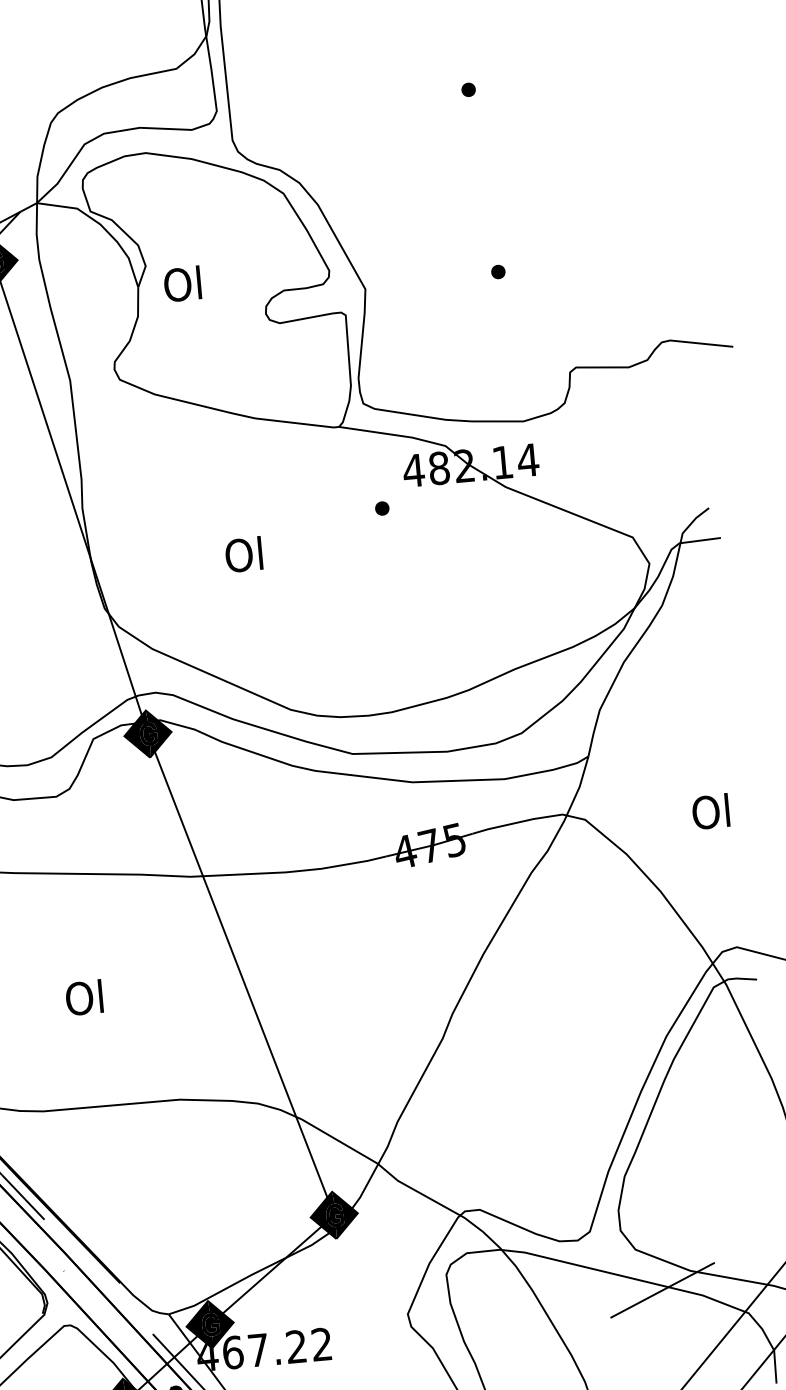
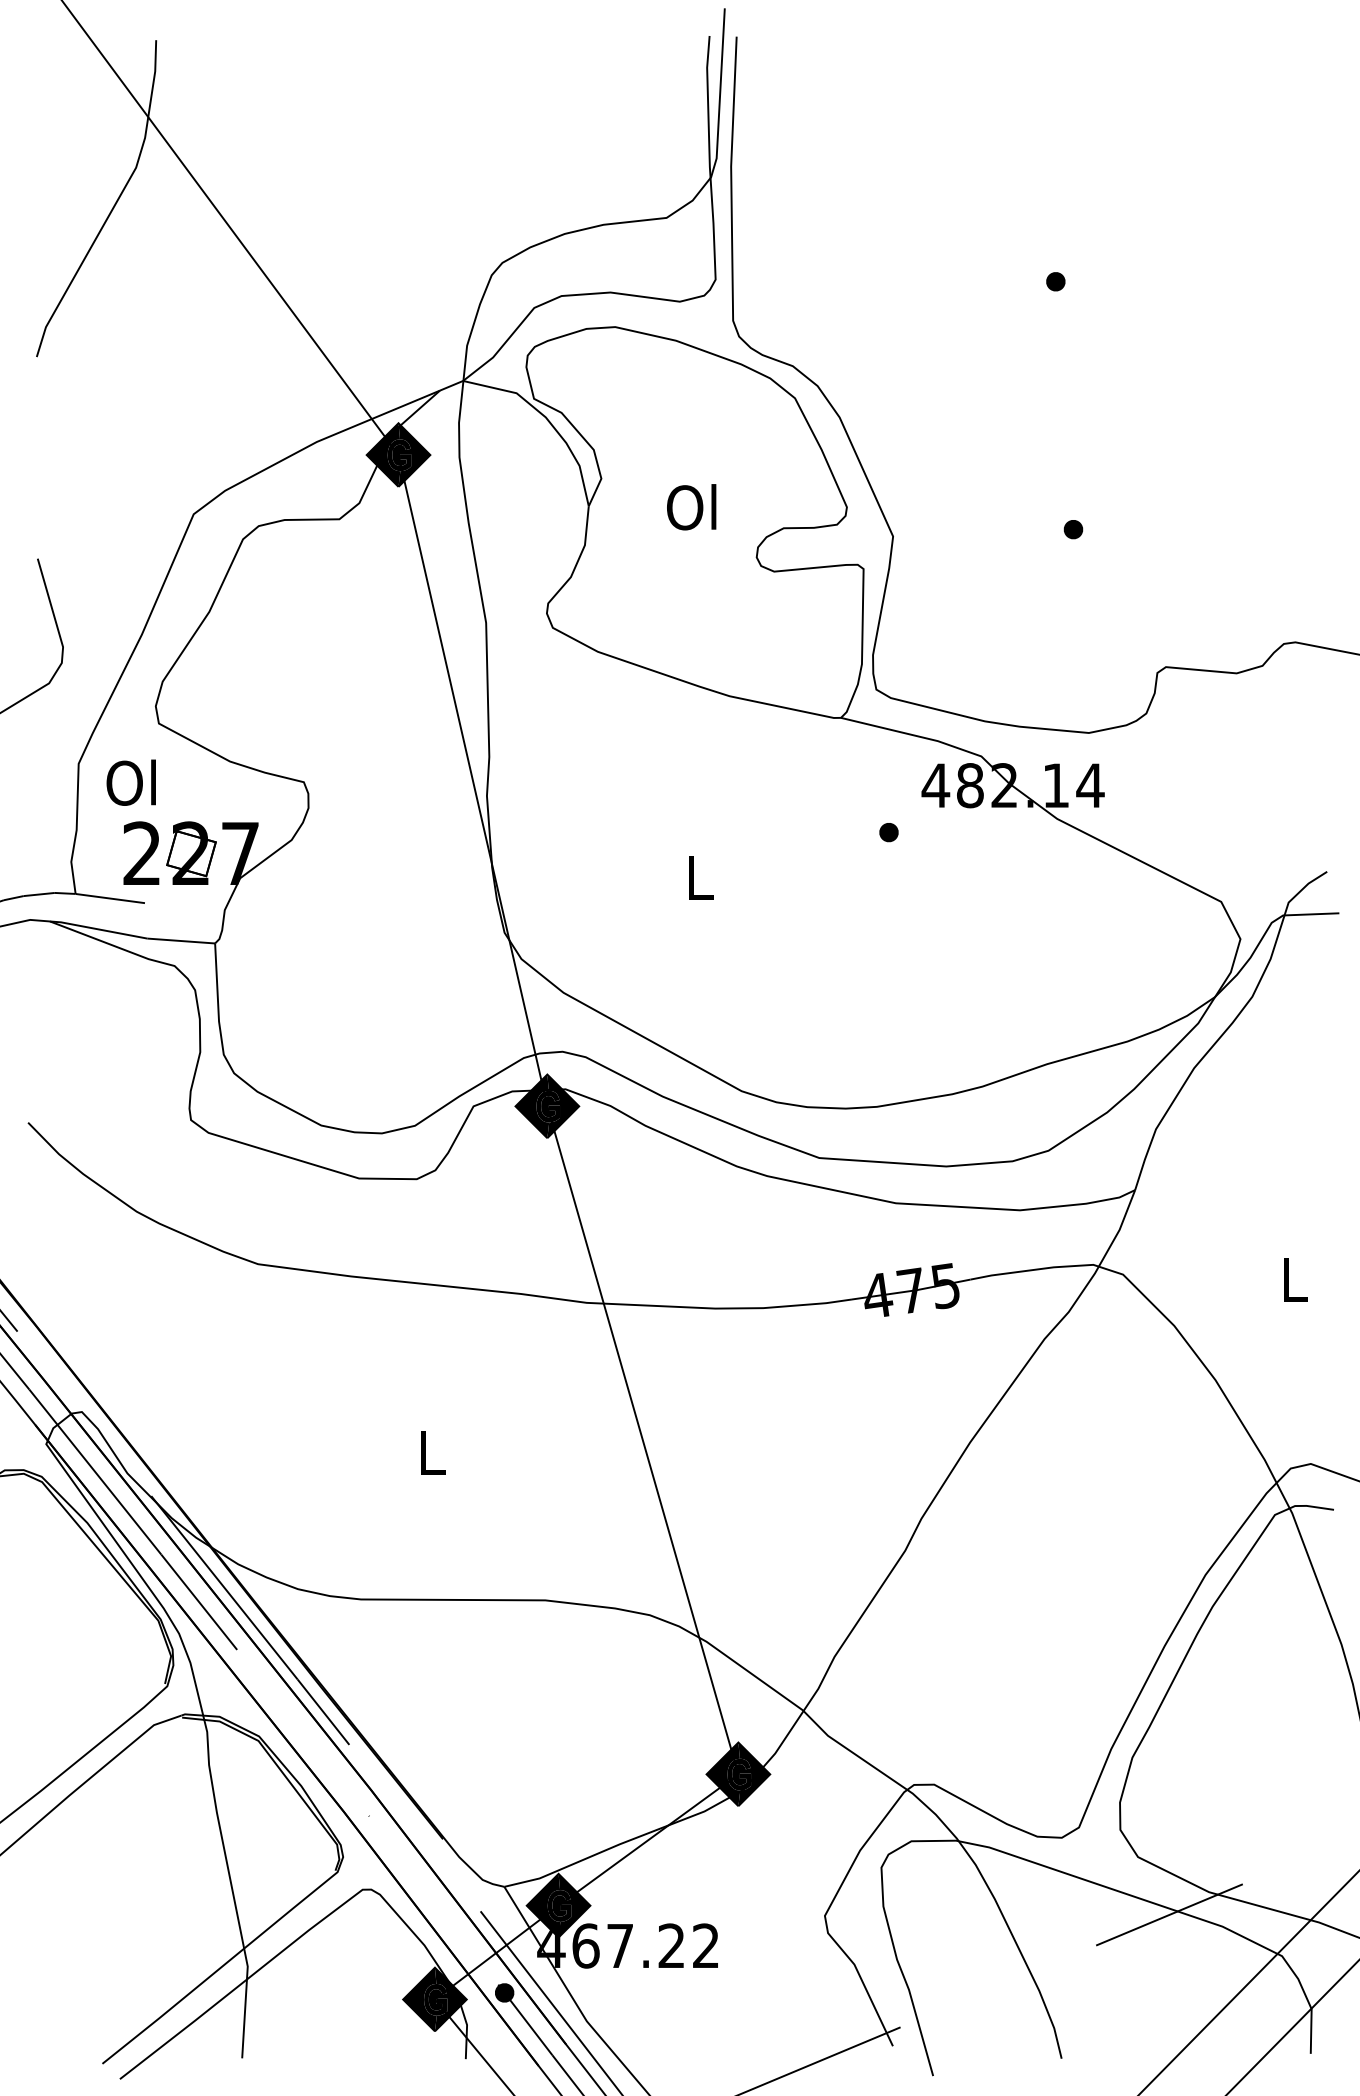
text: (182, 284) -> (691, 507), moved
text: (243, 554) -> (697, 877), Ol -> L
text: (710, 811) -> (1292, 1278), Ol -> L
text: (84, 998) -> (429, 1452), Ol -> L

